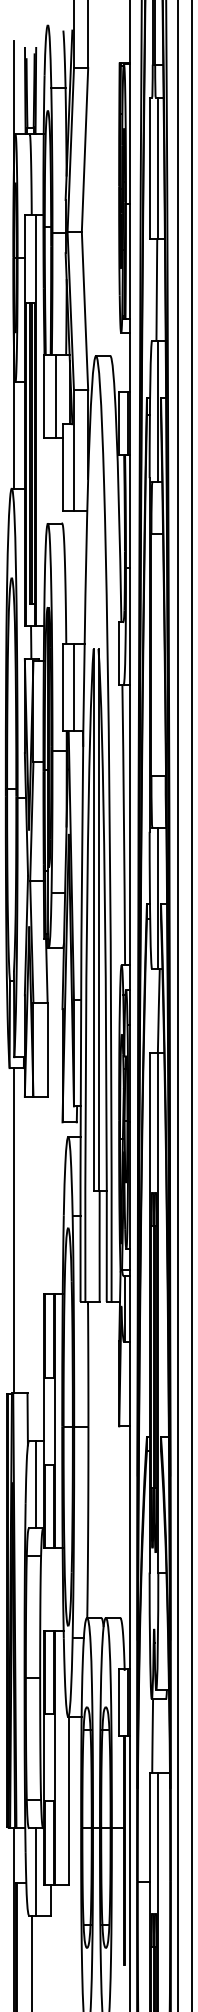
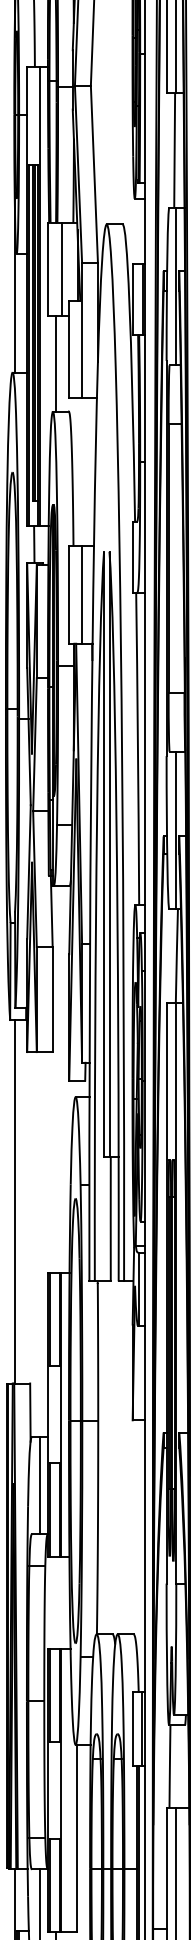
line: (50, 480) -> (55, 363), added

